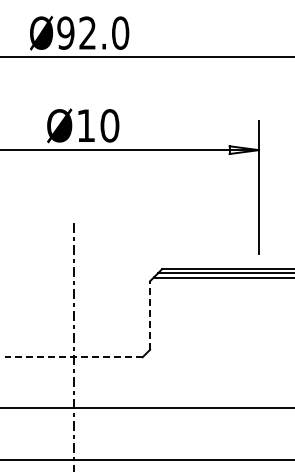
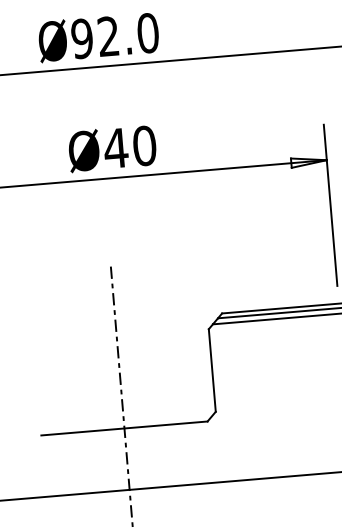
text: (85, 125) -> (115, 148), Ø10 -> Ø40
line: (150, 315) -> (212, 370), dashed -> solid
line: (73, 357) -> (124, 428), dashed -> solid

